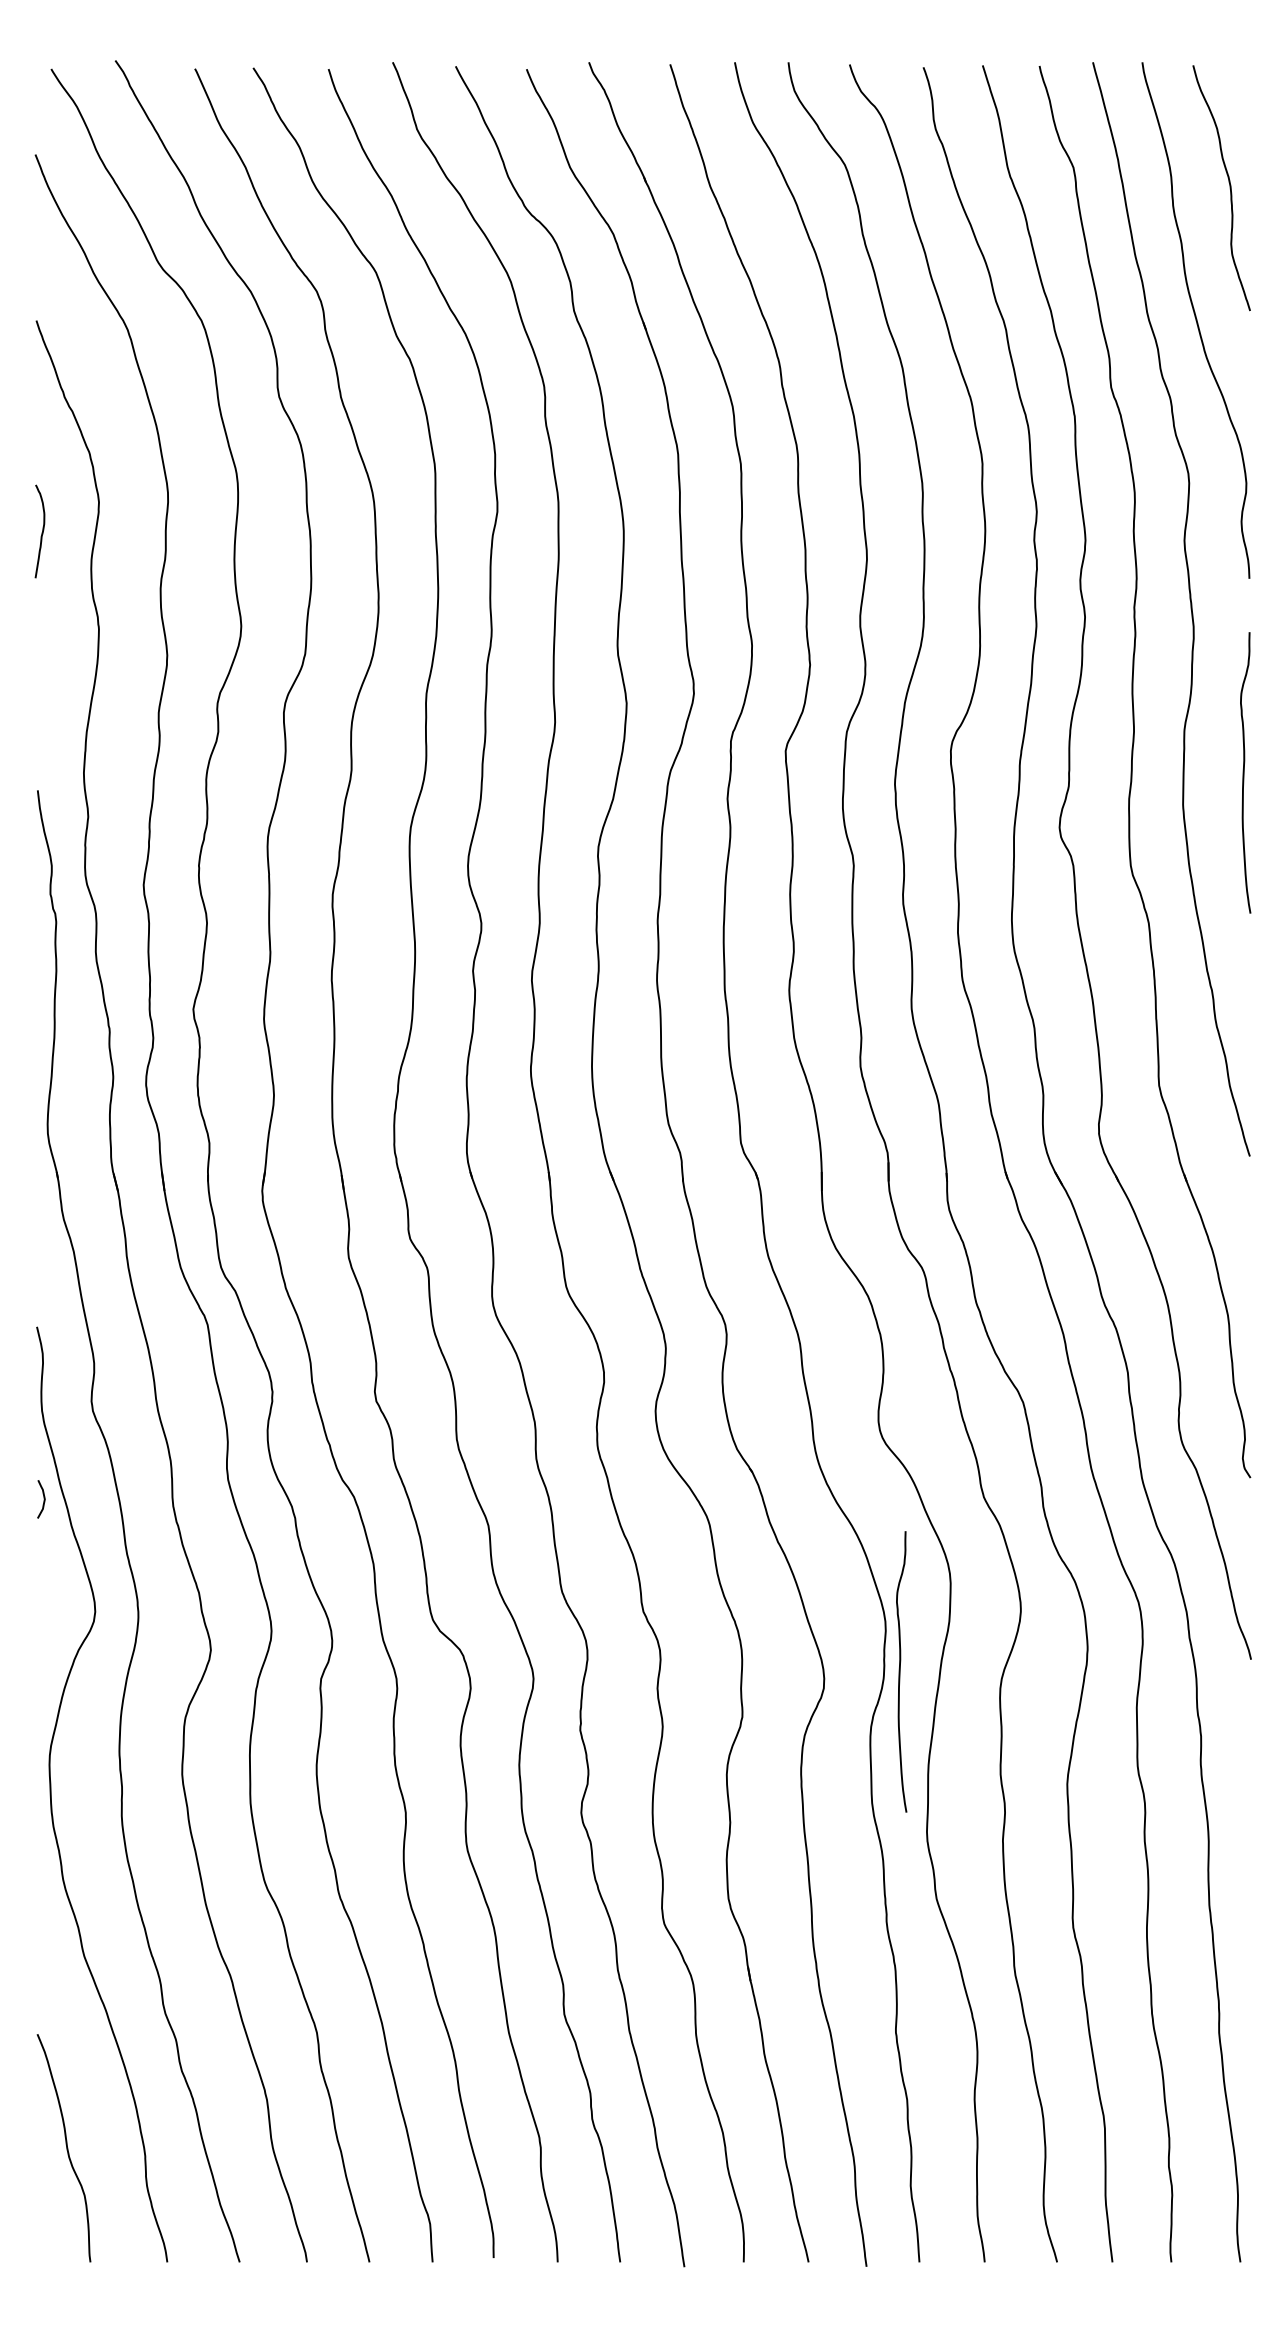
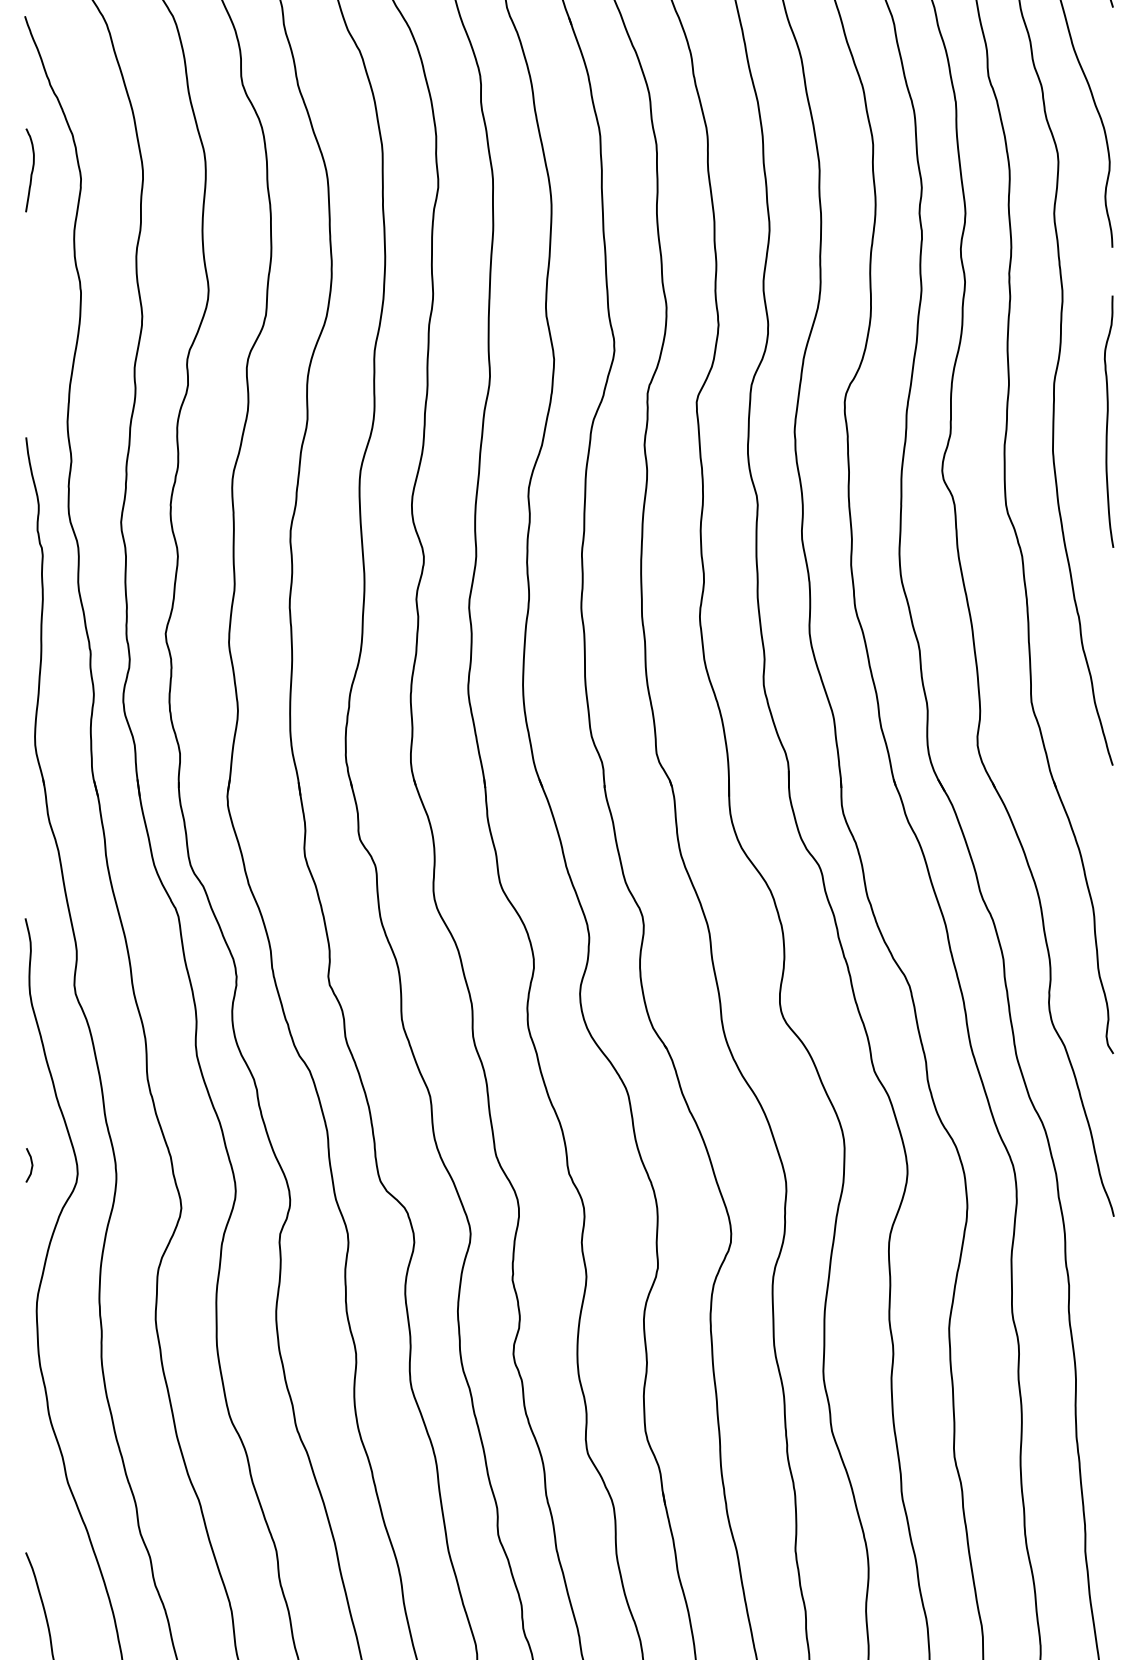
curve: (41, 532) -> (31, 171), moved
curve: (43, 1499) -> (31, 1165), moved
curve: (900, 1671) -> (799, 1227), removed

